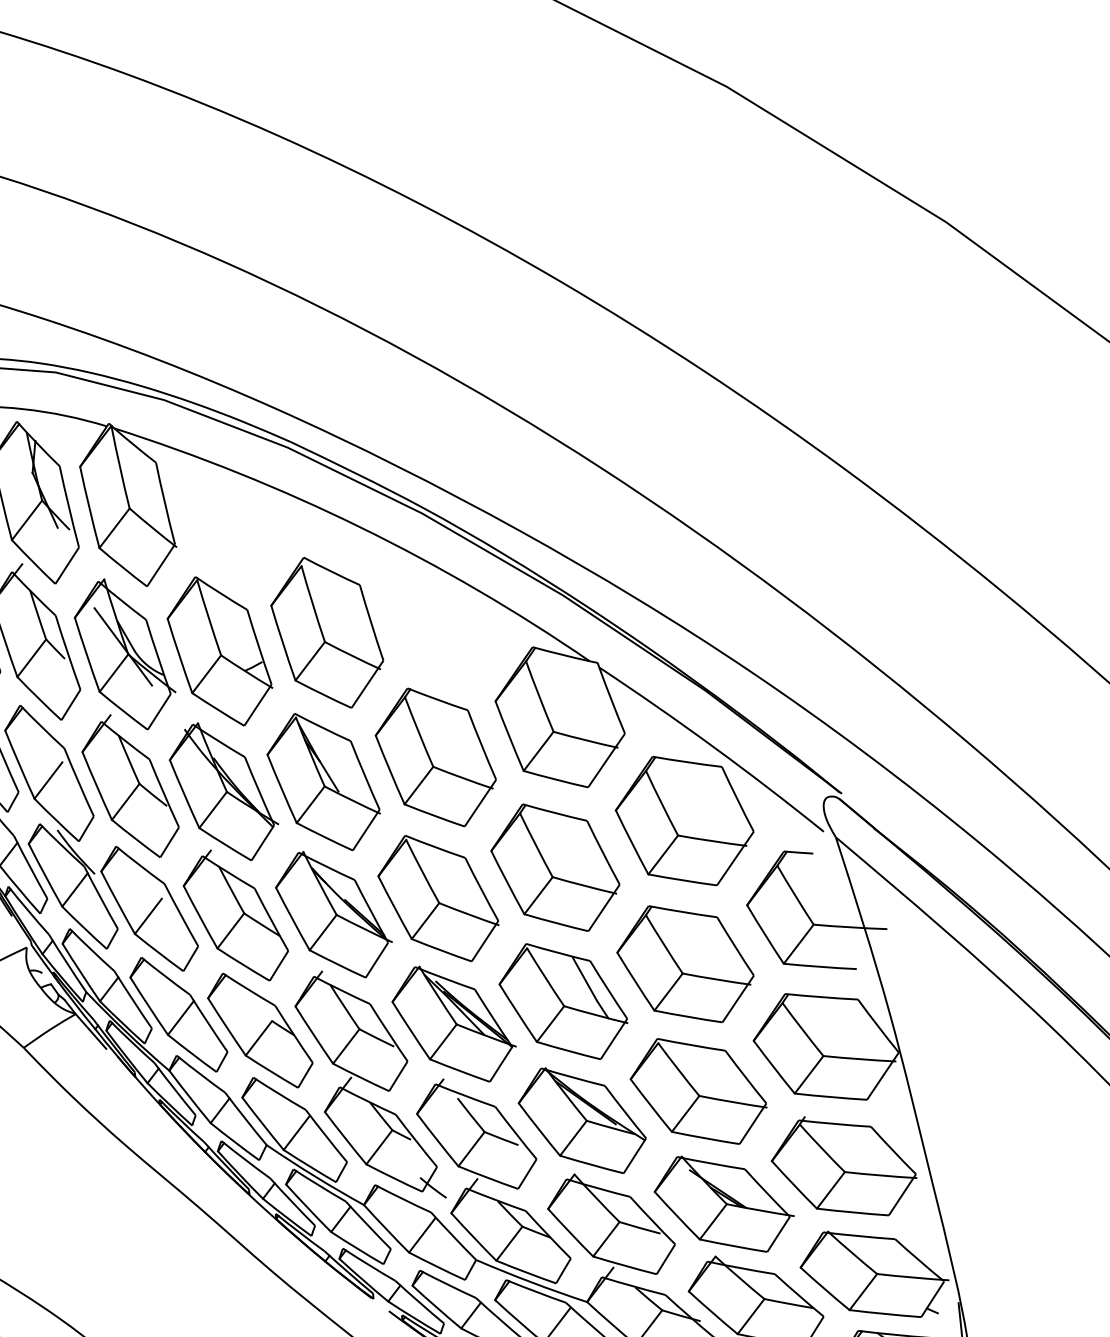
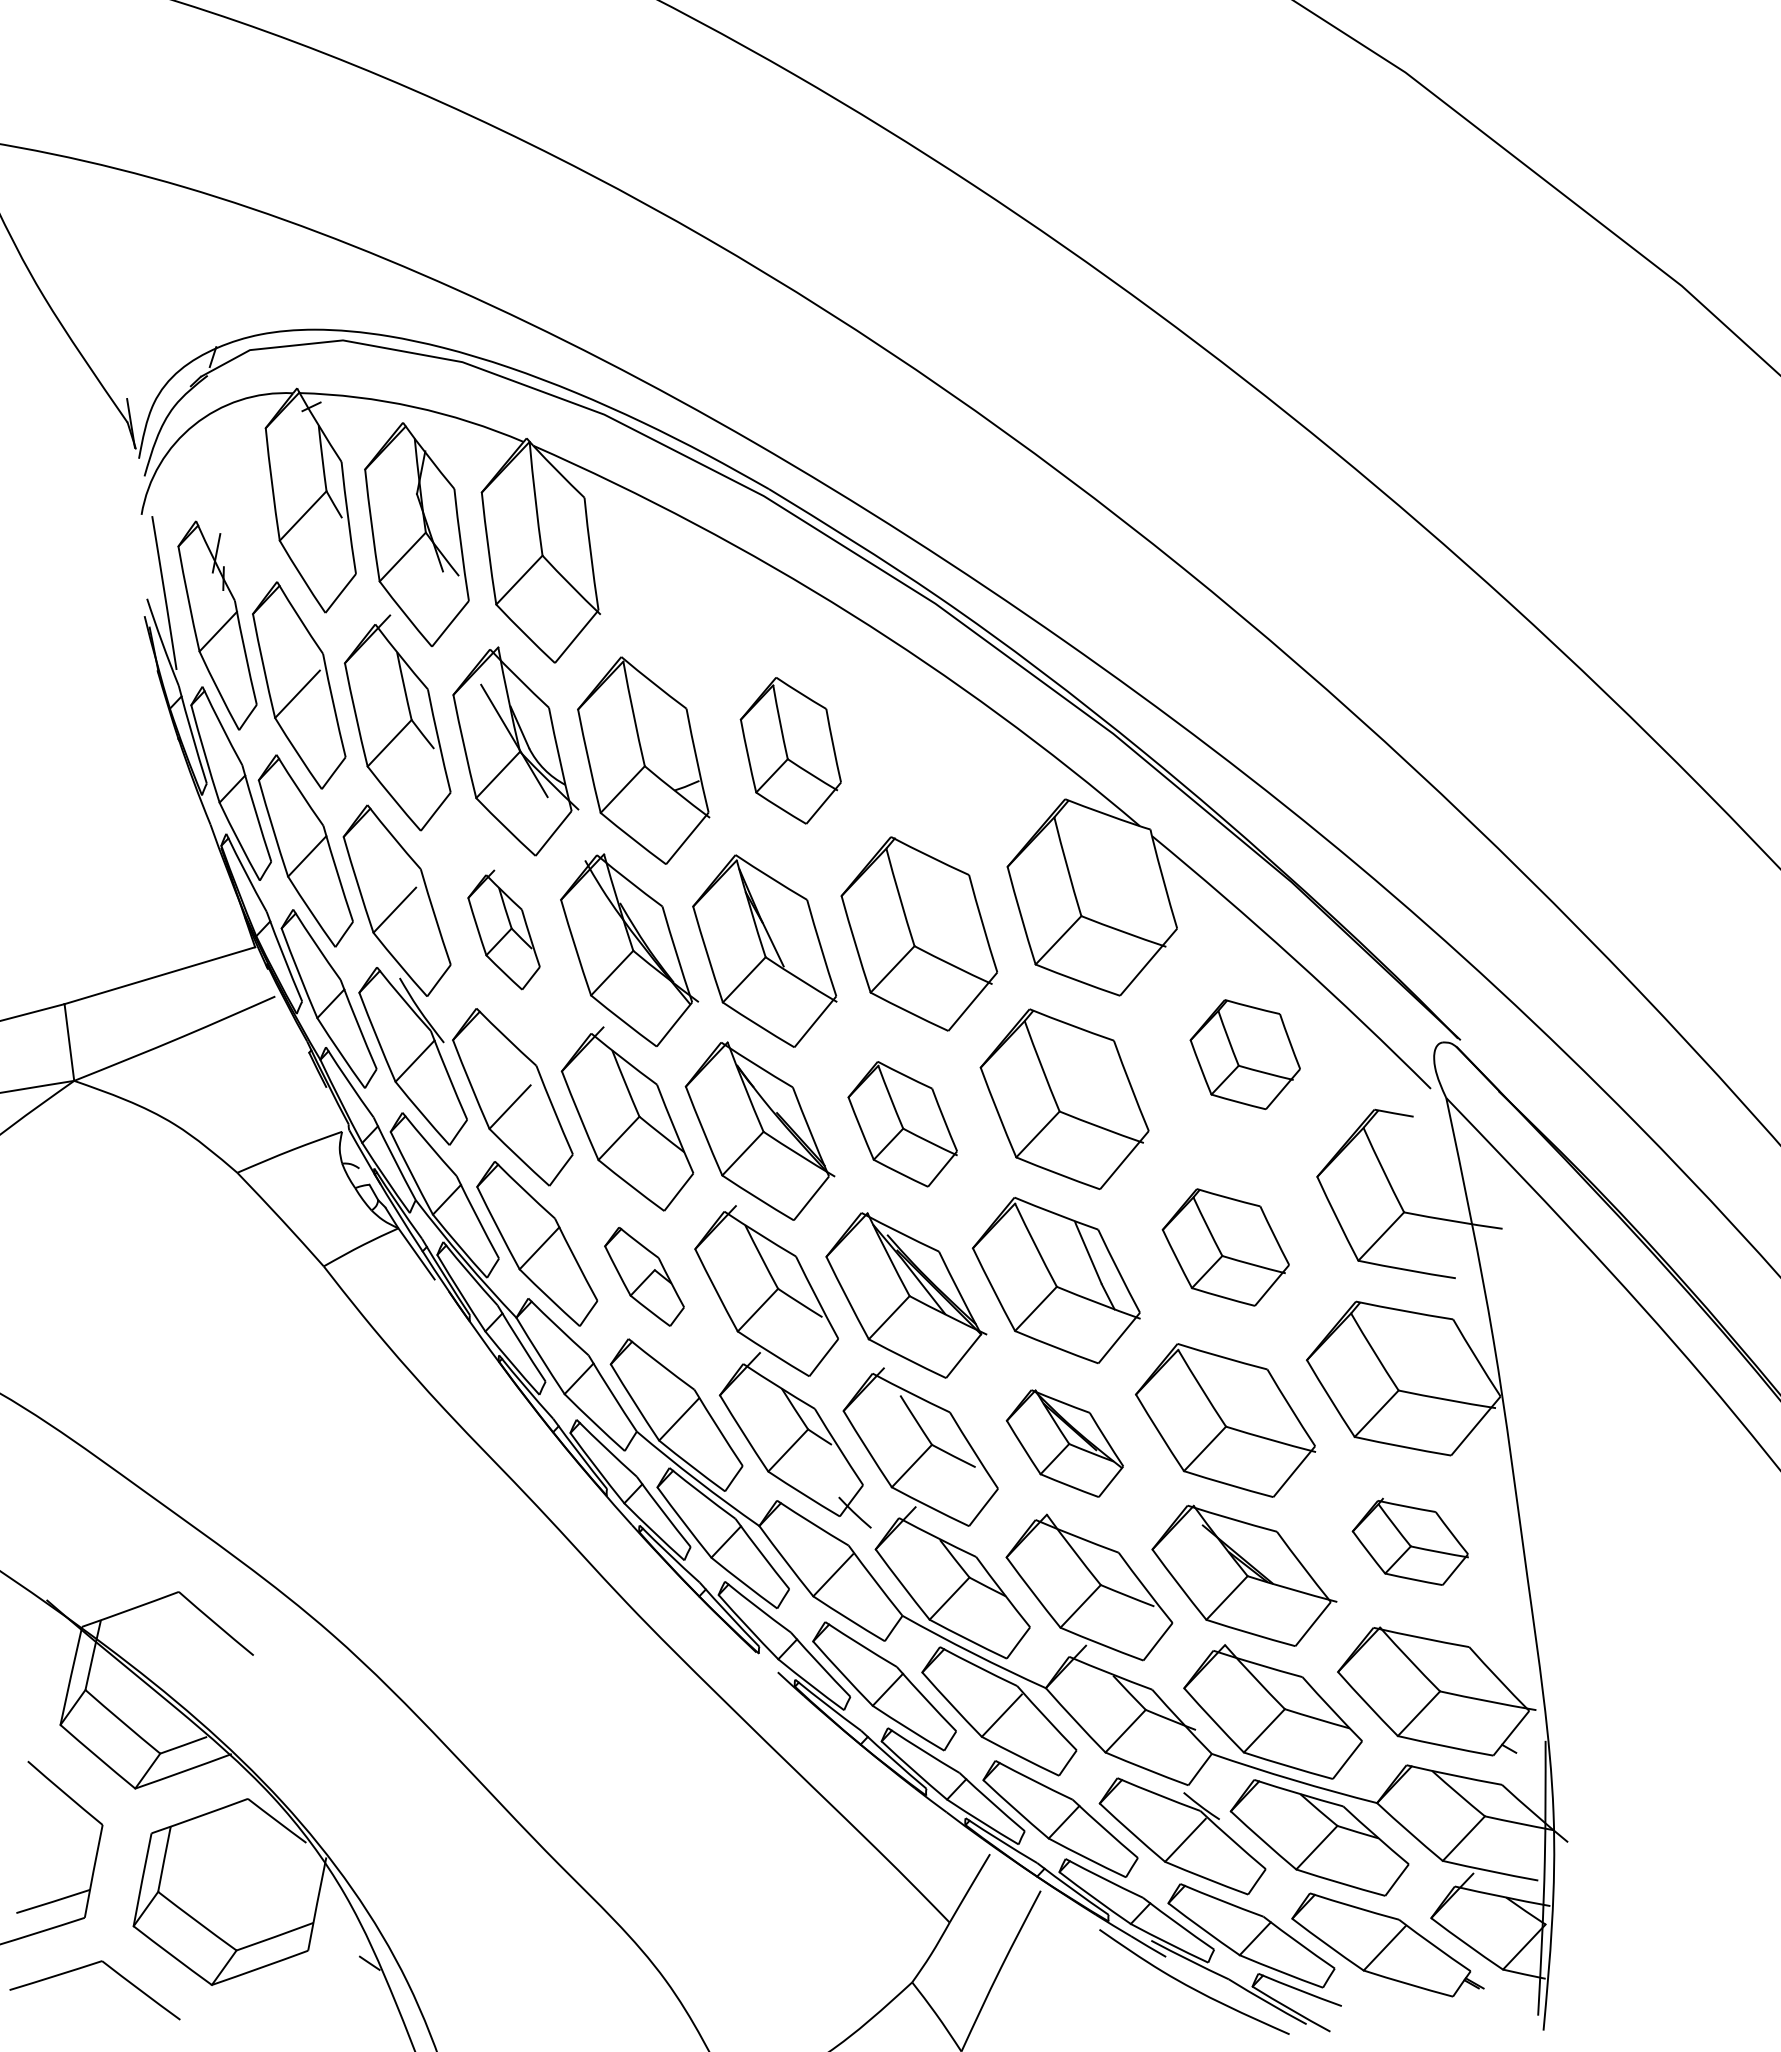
part: (326, 632) -> (790, 750), size x0.7
part: (129, 786) -> (503, 929), size x0.6
part: (684, 820) -> (1245, 1054), size x0.6
part: (438, 898) -> (902, 1124), size x0.7
part: (685, 964) -> (1225, 1247), size x0.7
part: (260, 1030) -> (644, 1276), size x0.6
part: (581, 1120) -> (1064, 1443), size x0.7
part: (843, 1166) -> (1410, 1541), size x0.6

